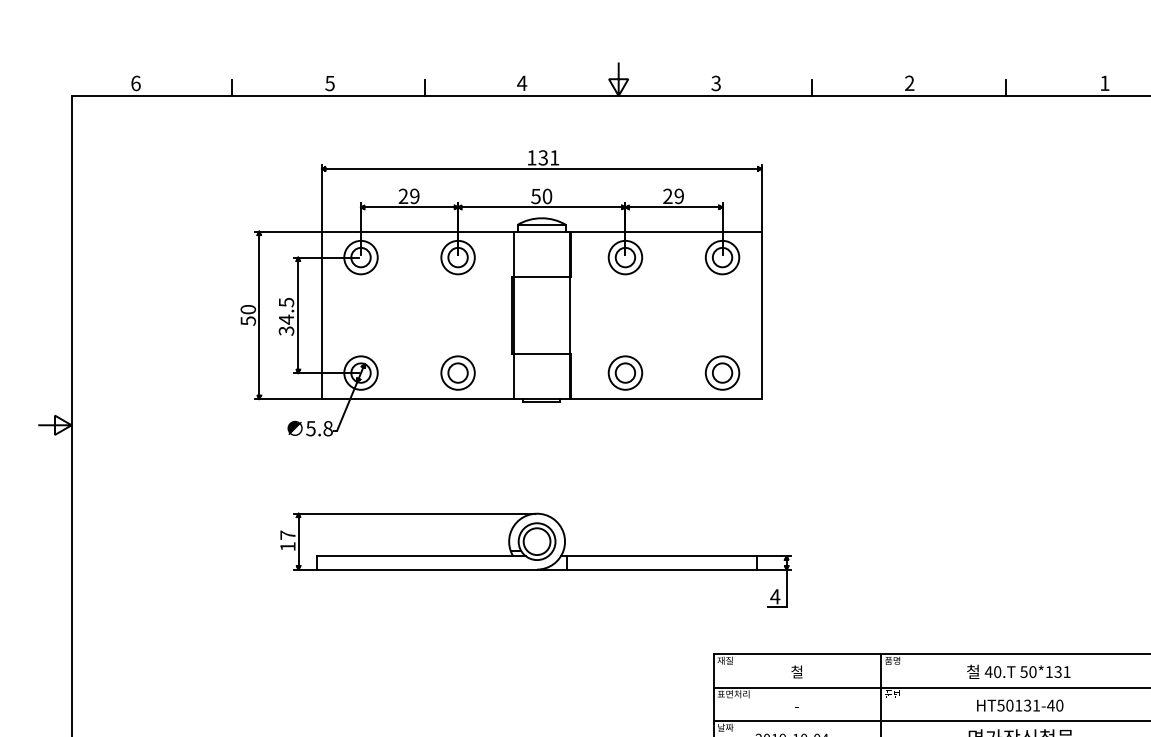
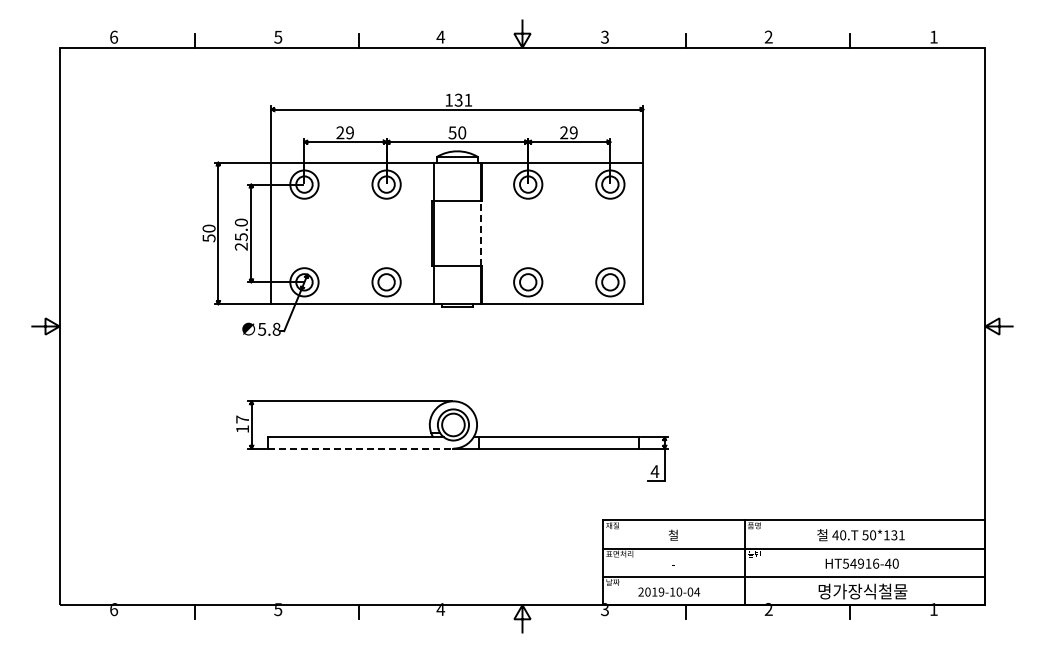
line: (570, 315) -> (481, 233), solid -> dashed
text: (285, 316) -> (240, 234), 34.5 -> 25.0
line: (427, 569) -> (360, 448), solid -> dashed
text: (1022, 705) -> (864, 563), HT50131-40 -> HT54916-40

